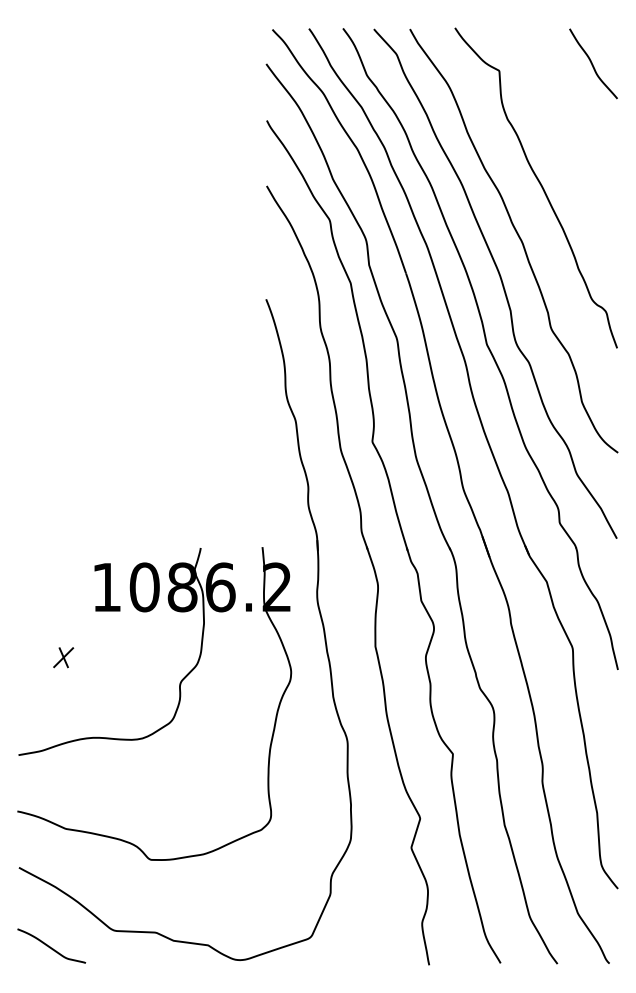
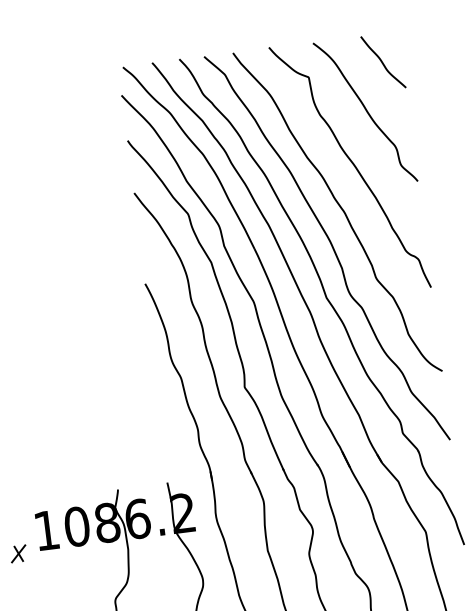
curve: (564, 121) -> (366, 111), added
part: (63, 657) -> (18, 553), moved

